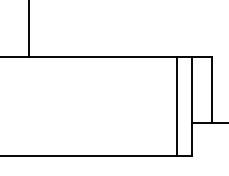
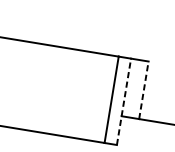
line: (211, 89) -> (143, 89), solid -> dashed
line: (191, 106) -> (123, 101), solid -> dashed

